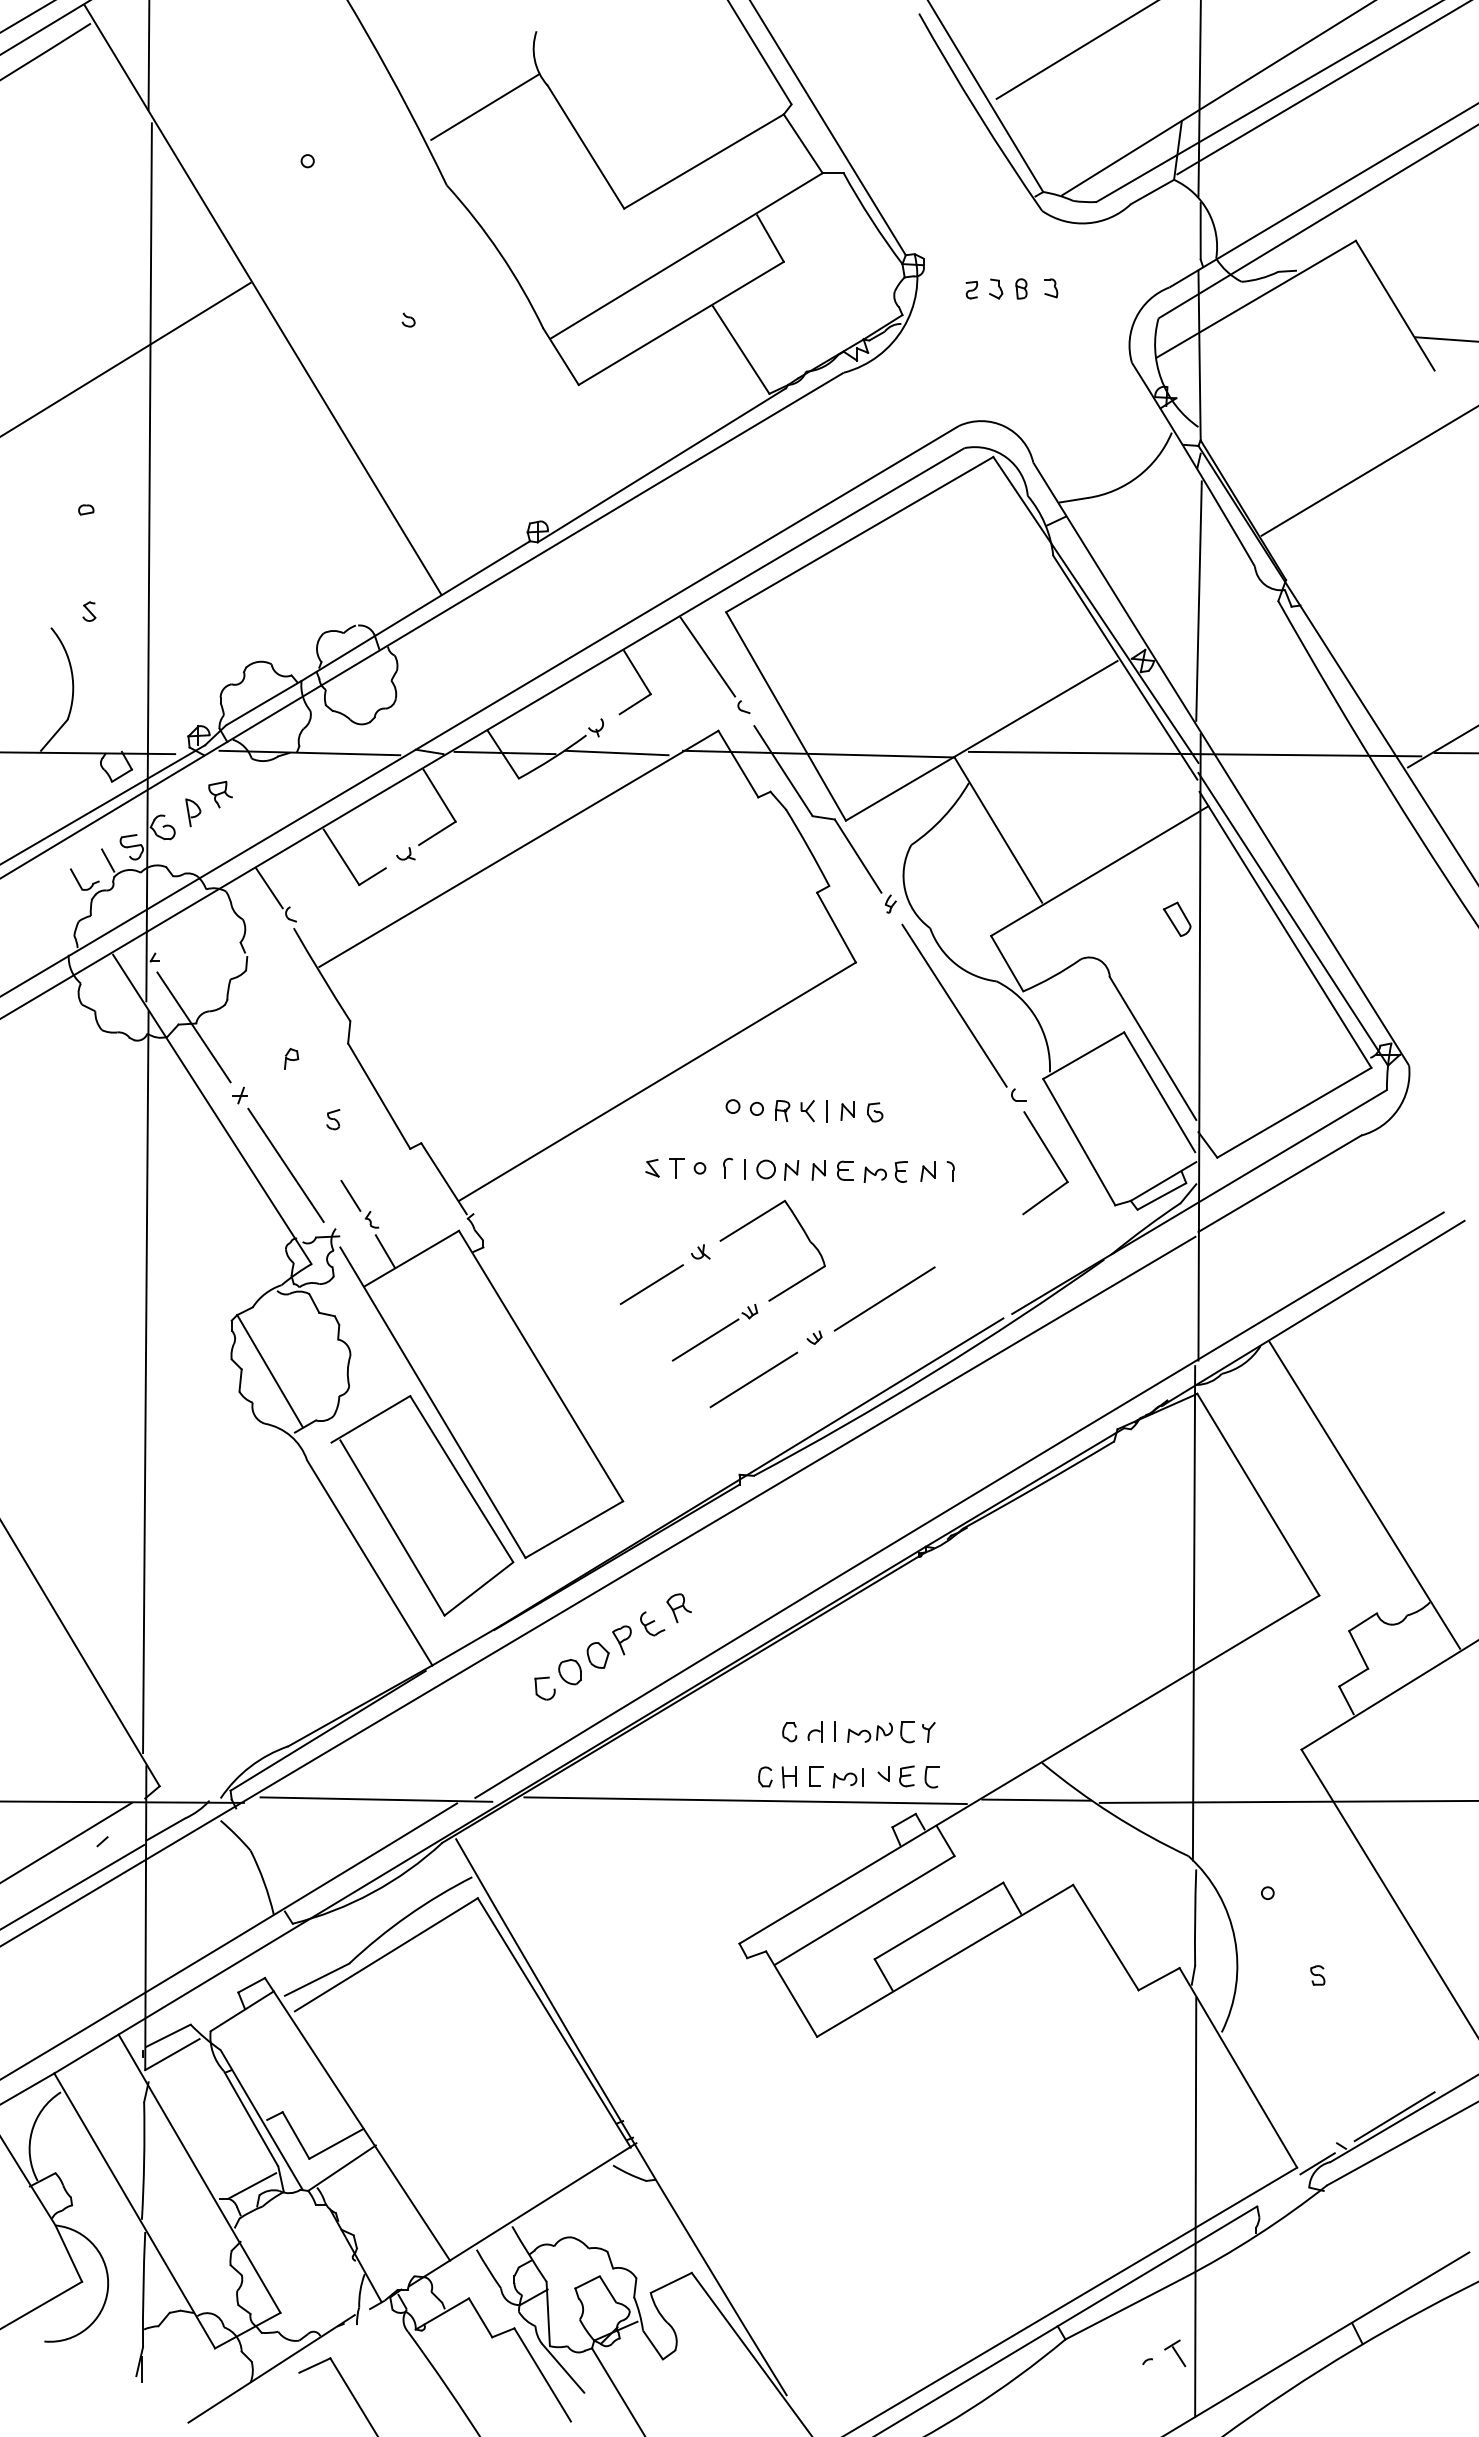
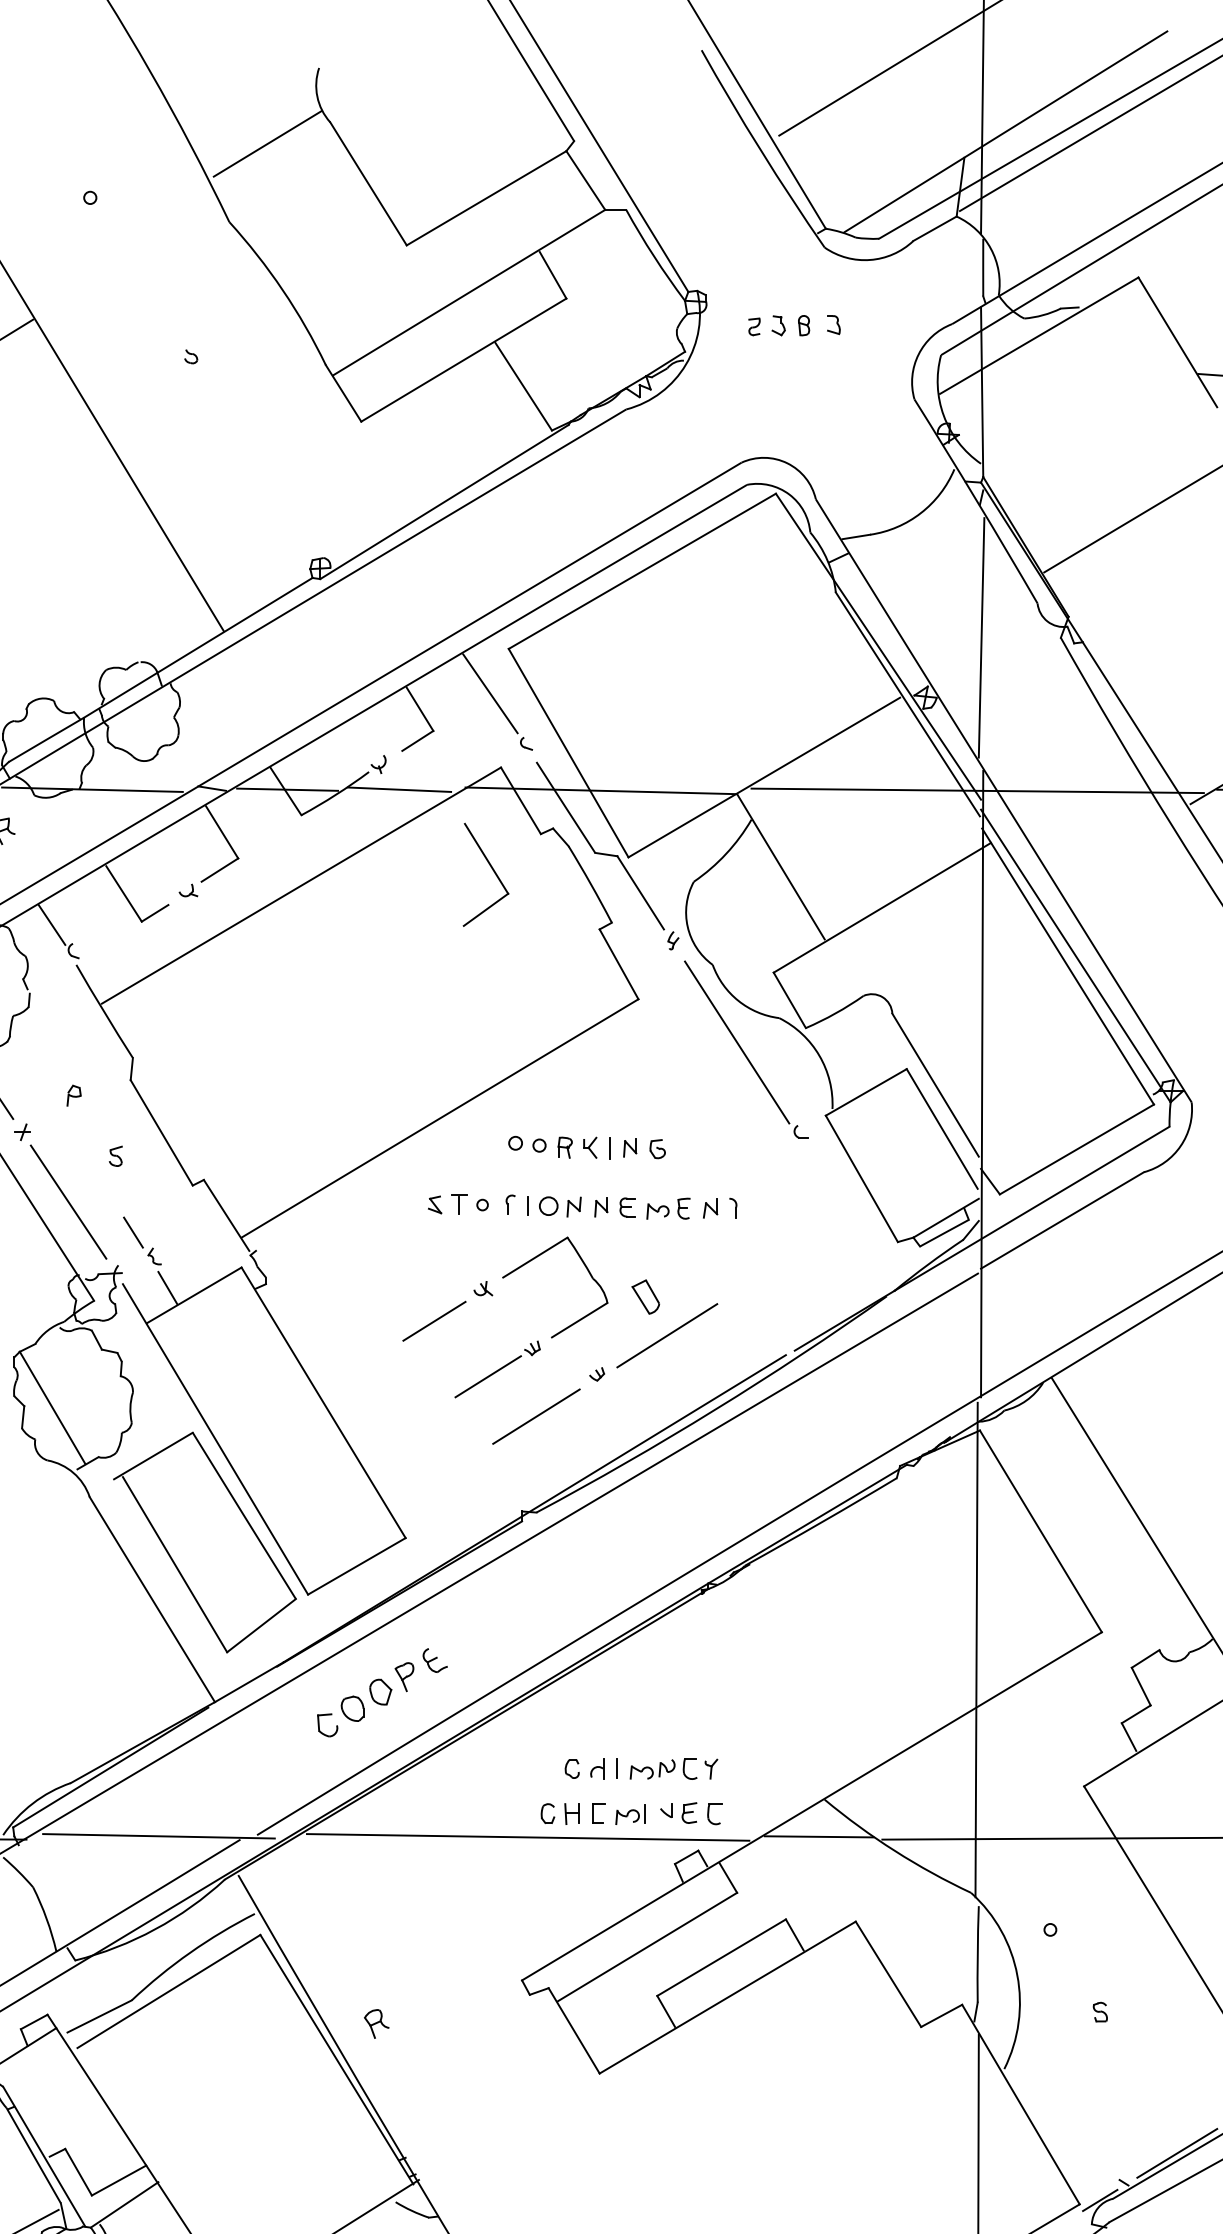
part: (1177, 918) -> (646, 1296), moved
part: (1052, 1159) -> (493, 871), moved
part: (678, 1608) -> (376, 2024), moved

